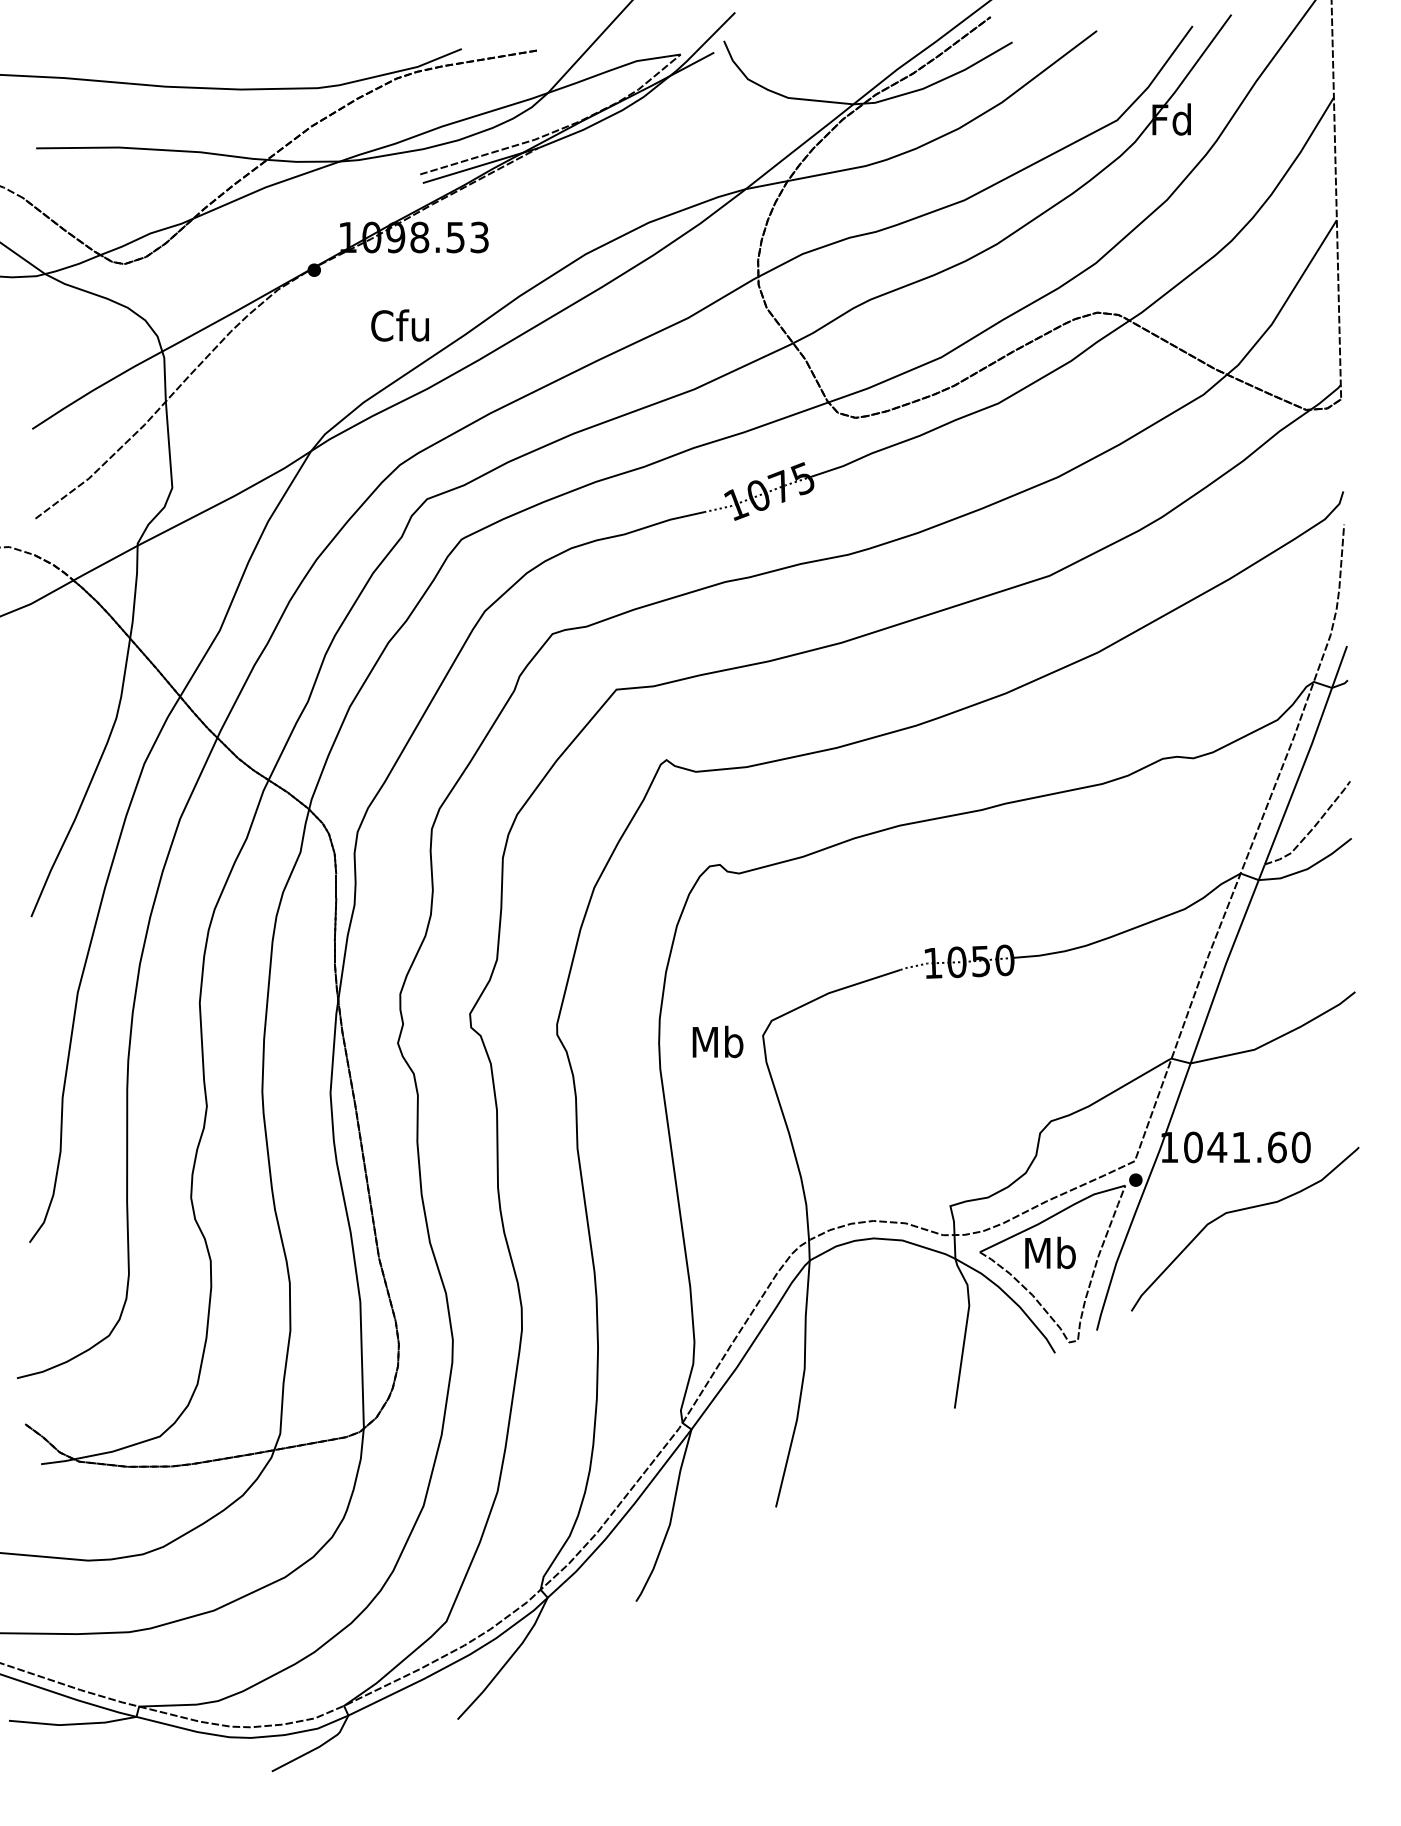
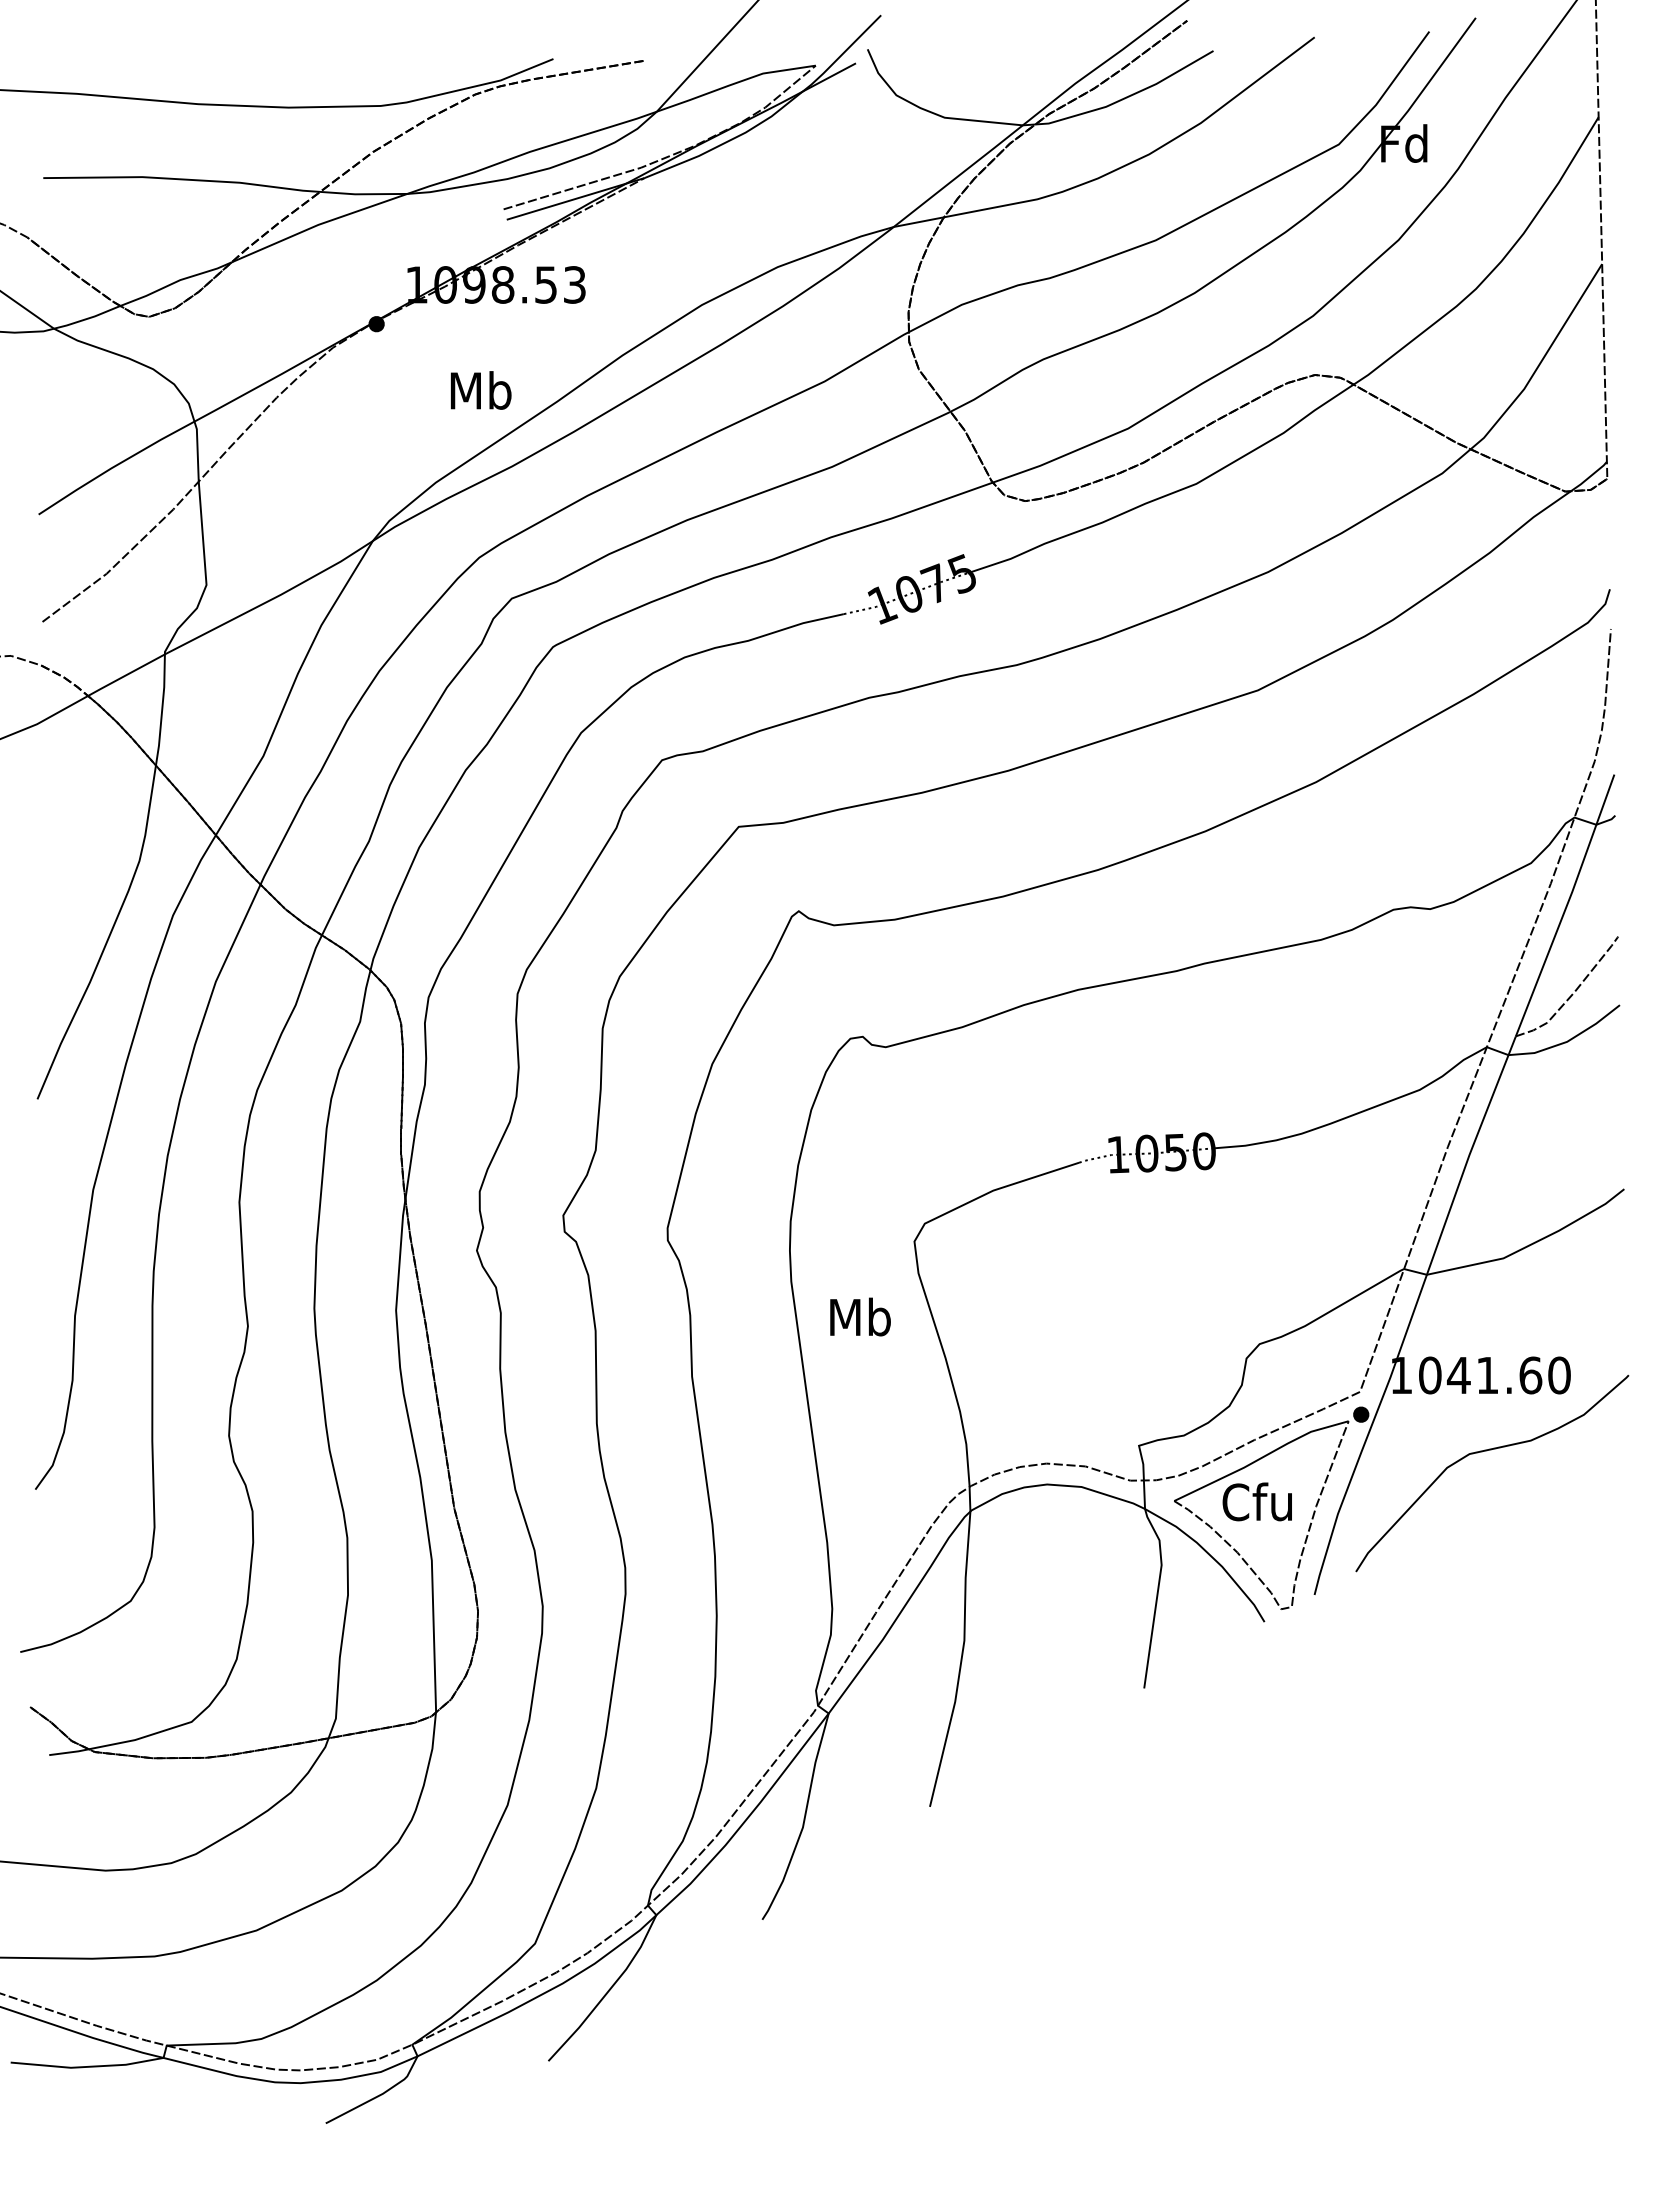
text: (400, 325) -> (479, 390), Cfu -> Mb
text: (718, 1041) -> (860, 1316), moved
text: (1048, 1252) -> (1256, 1501), Mb -> Cfu

